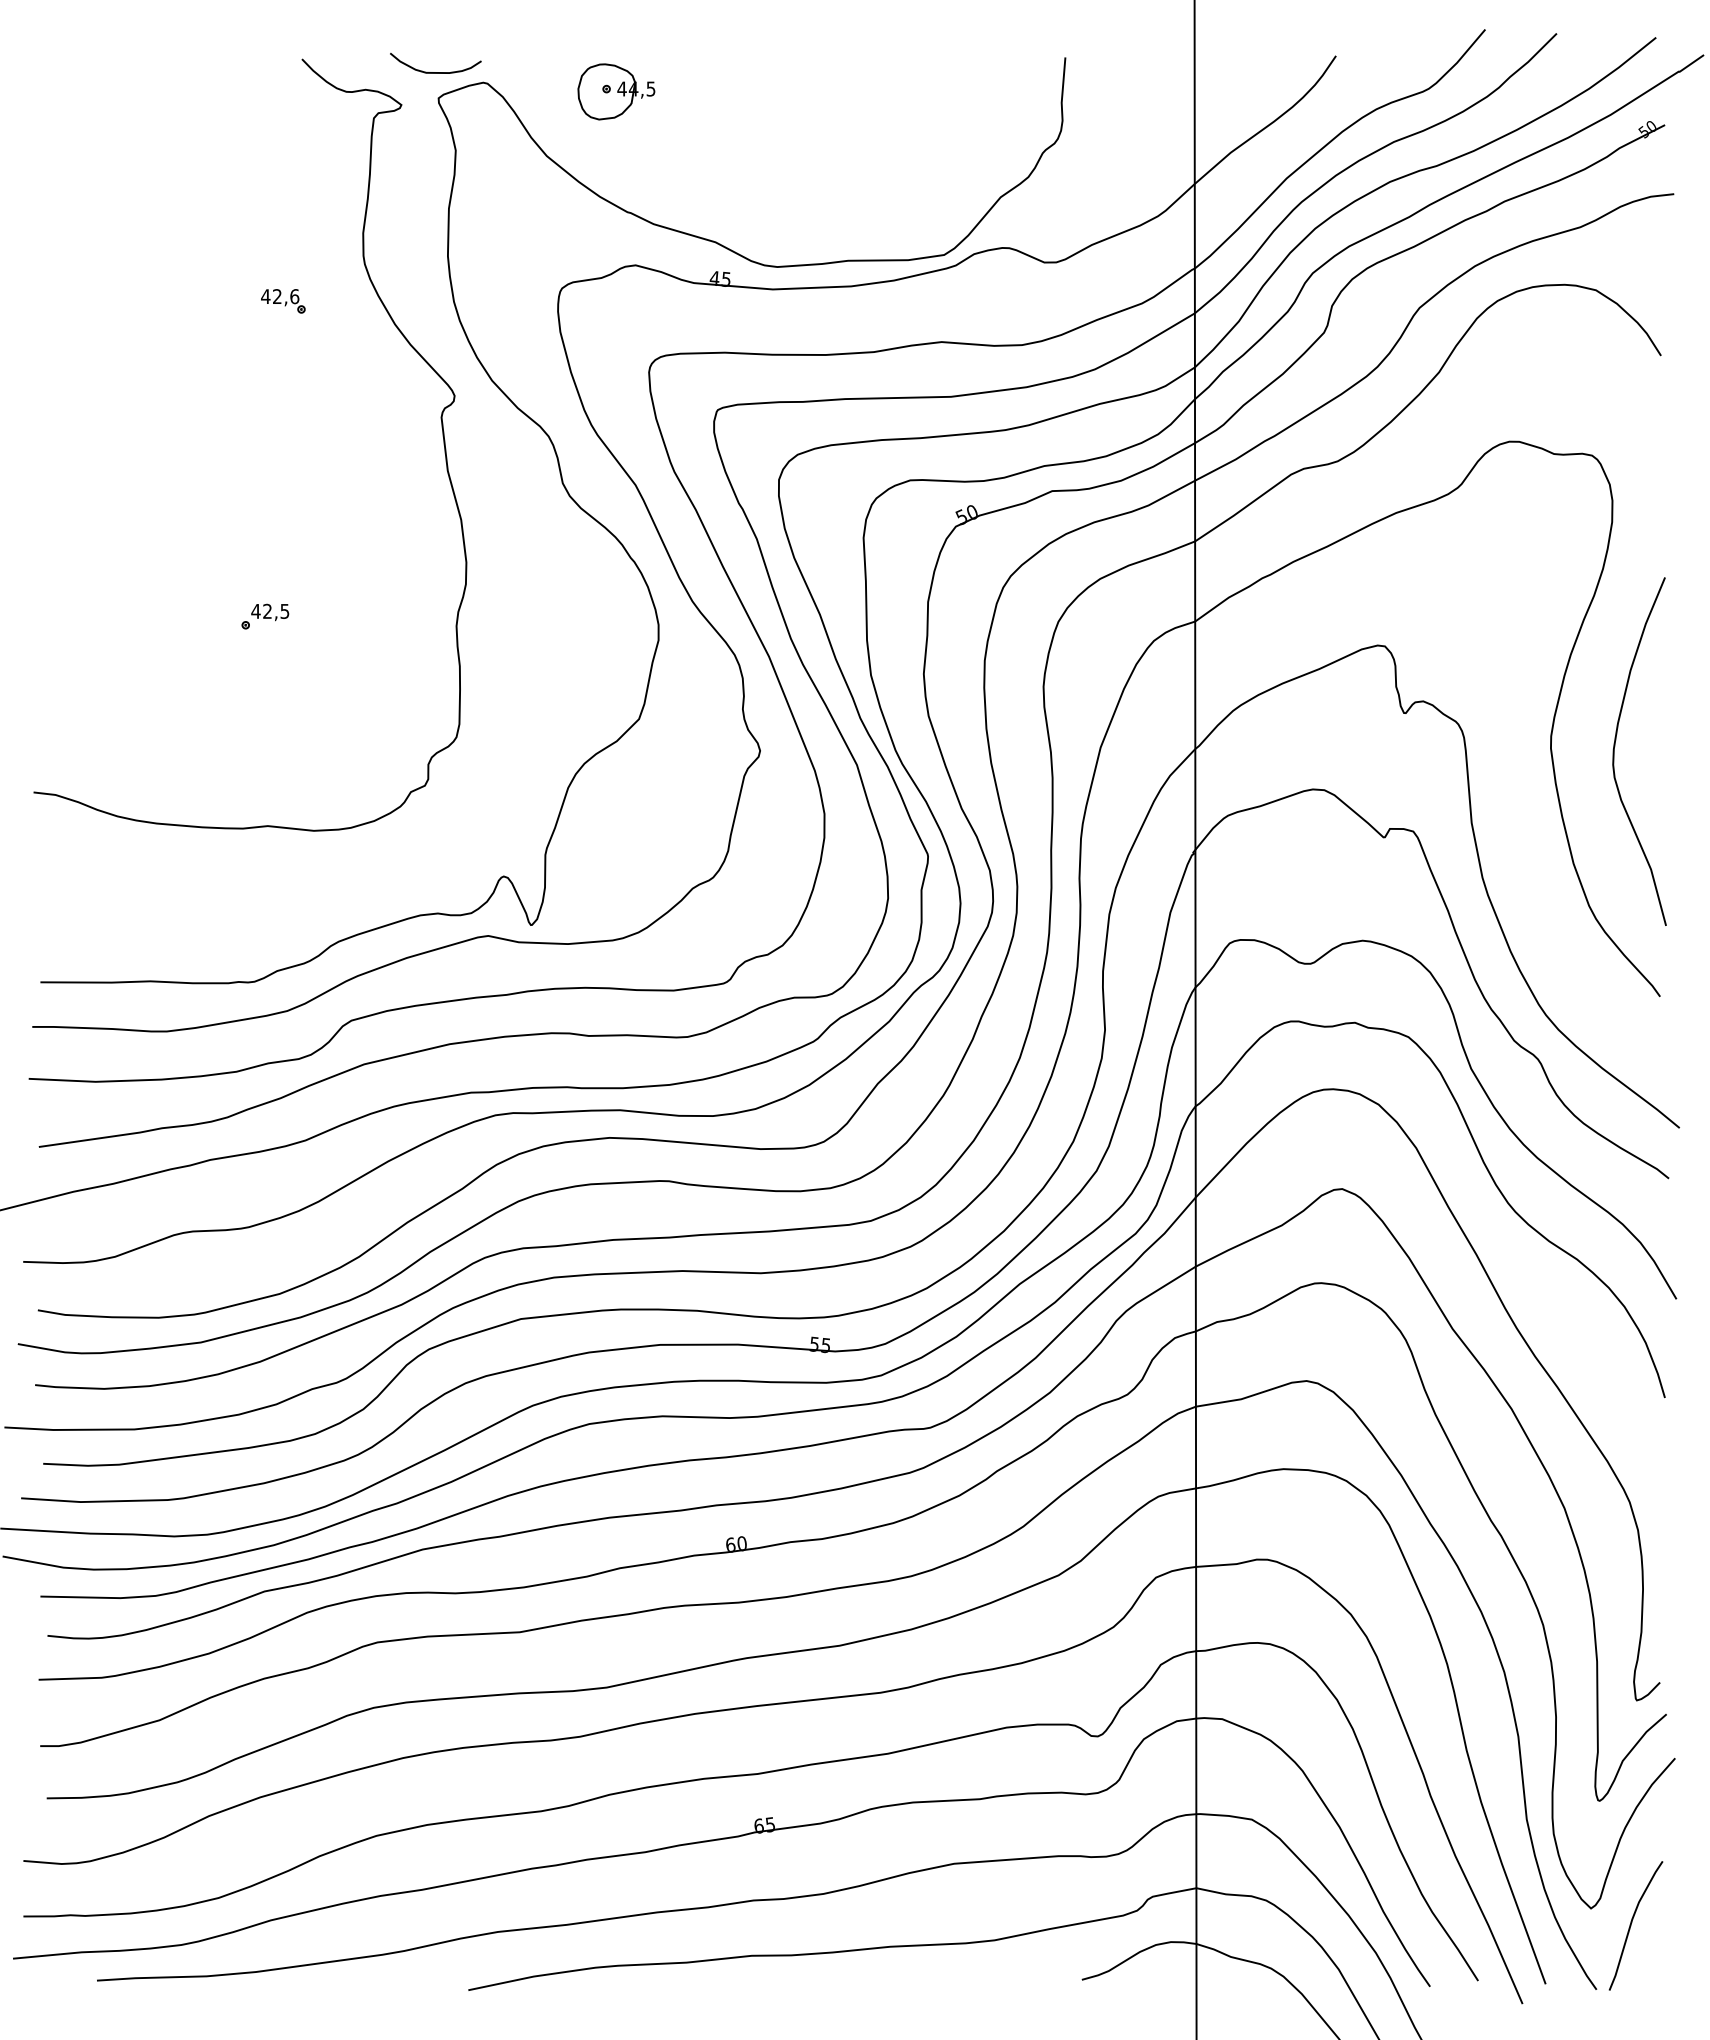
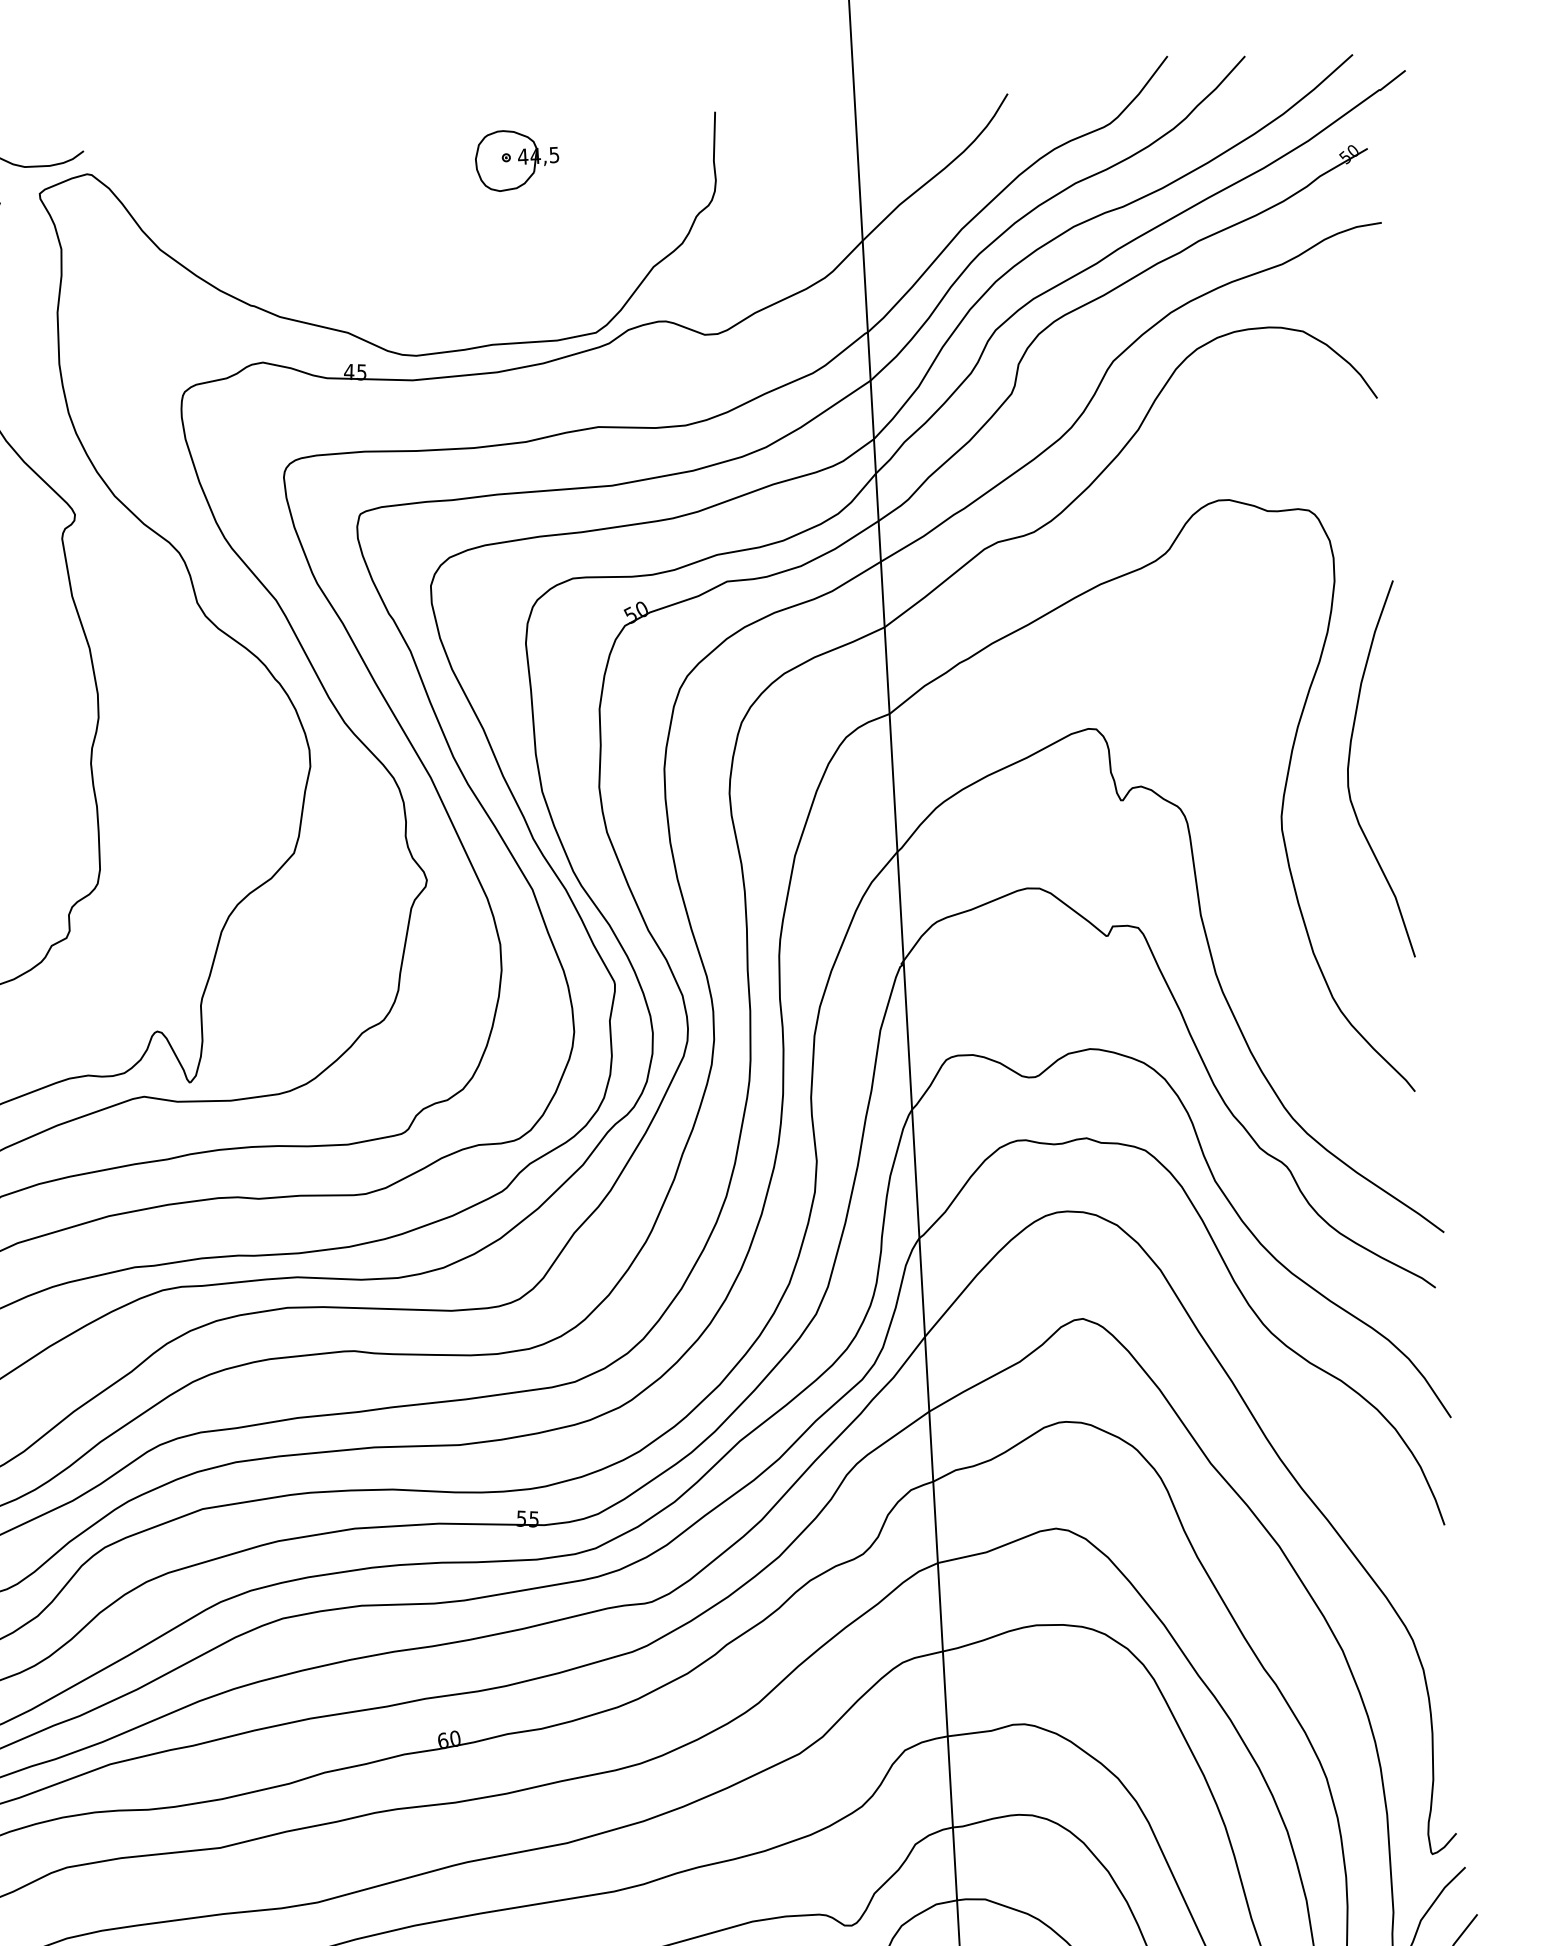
part: (616, 91) -> (517, 159), moved
curve: (1615, 746) -> (1349, 766), moved

